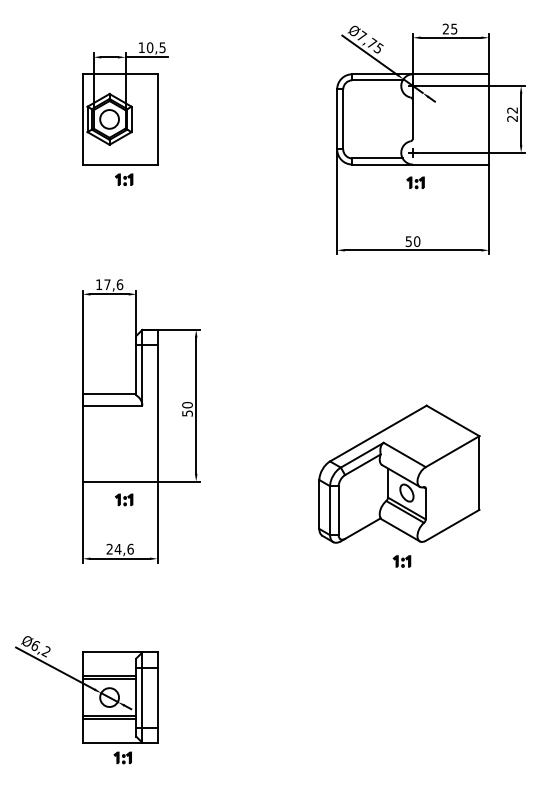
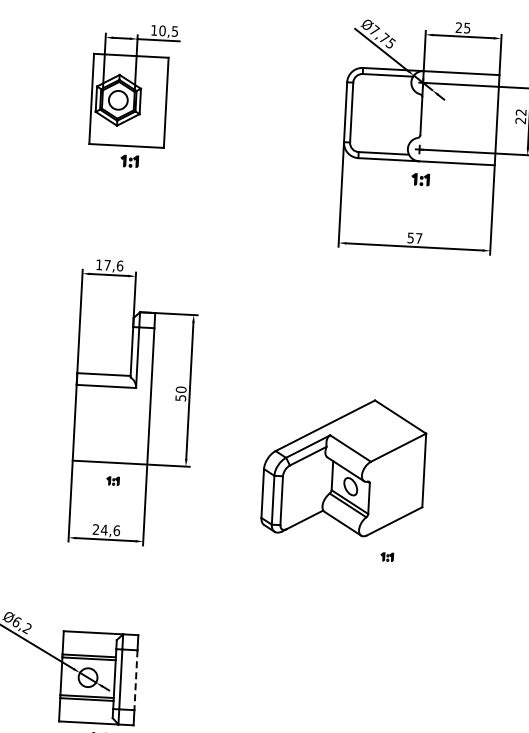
text: (417, 241) -> (419, 238), 50 -> 57
part: (399, 473) -> (344, 466), moved
part: (124, 499) -> (113, 480), size x0.7
part: (401, 561) -> (386, 557), size x0.7
line: (157, 697) -> (135, 680), solid -> dashed

